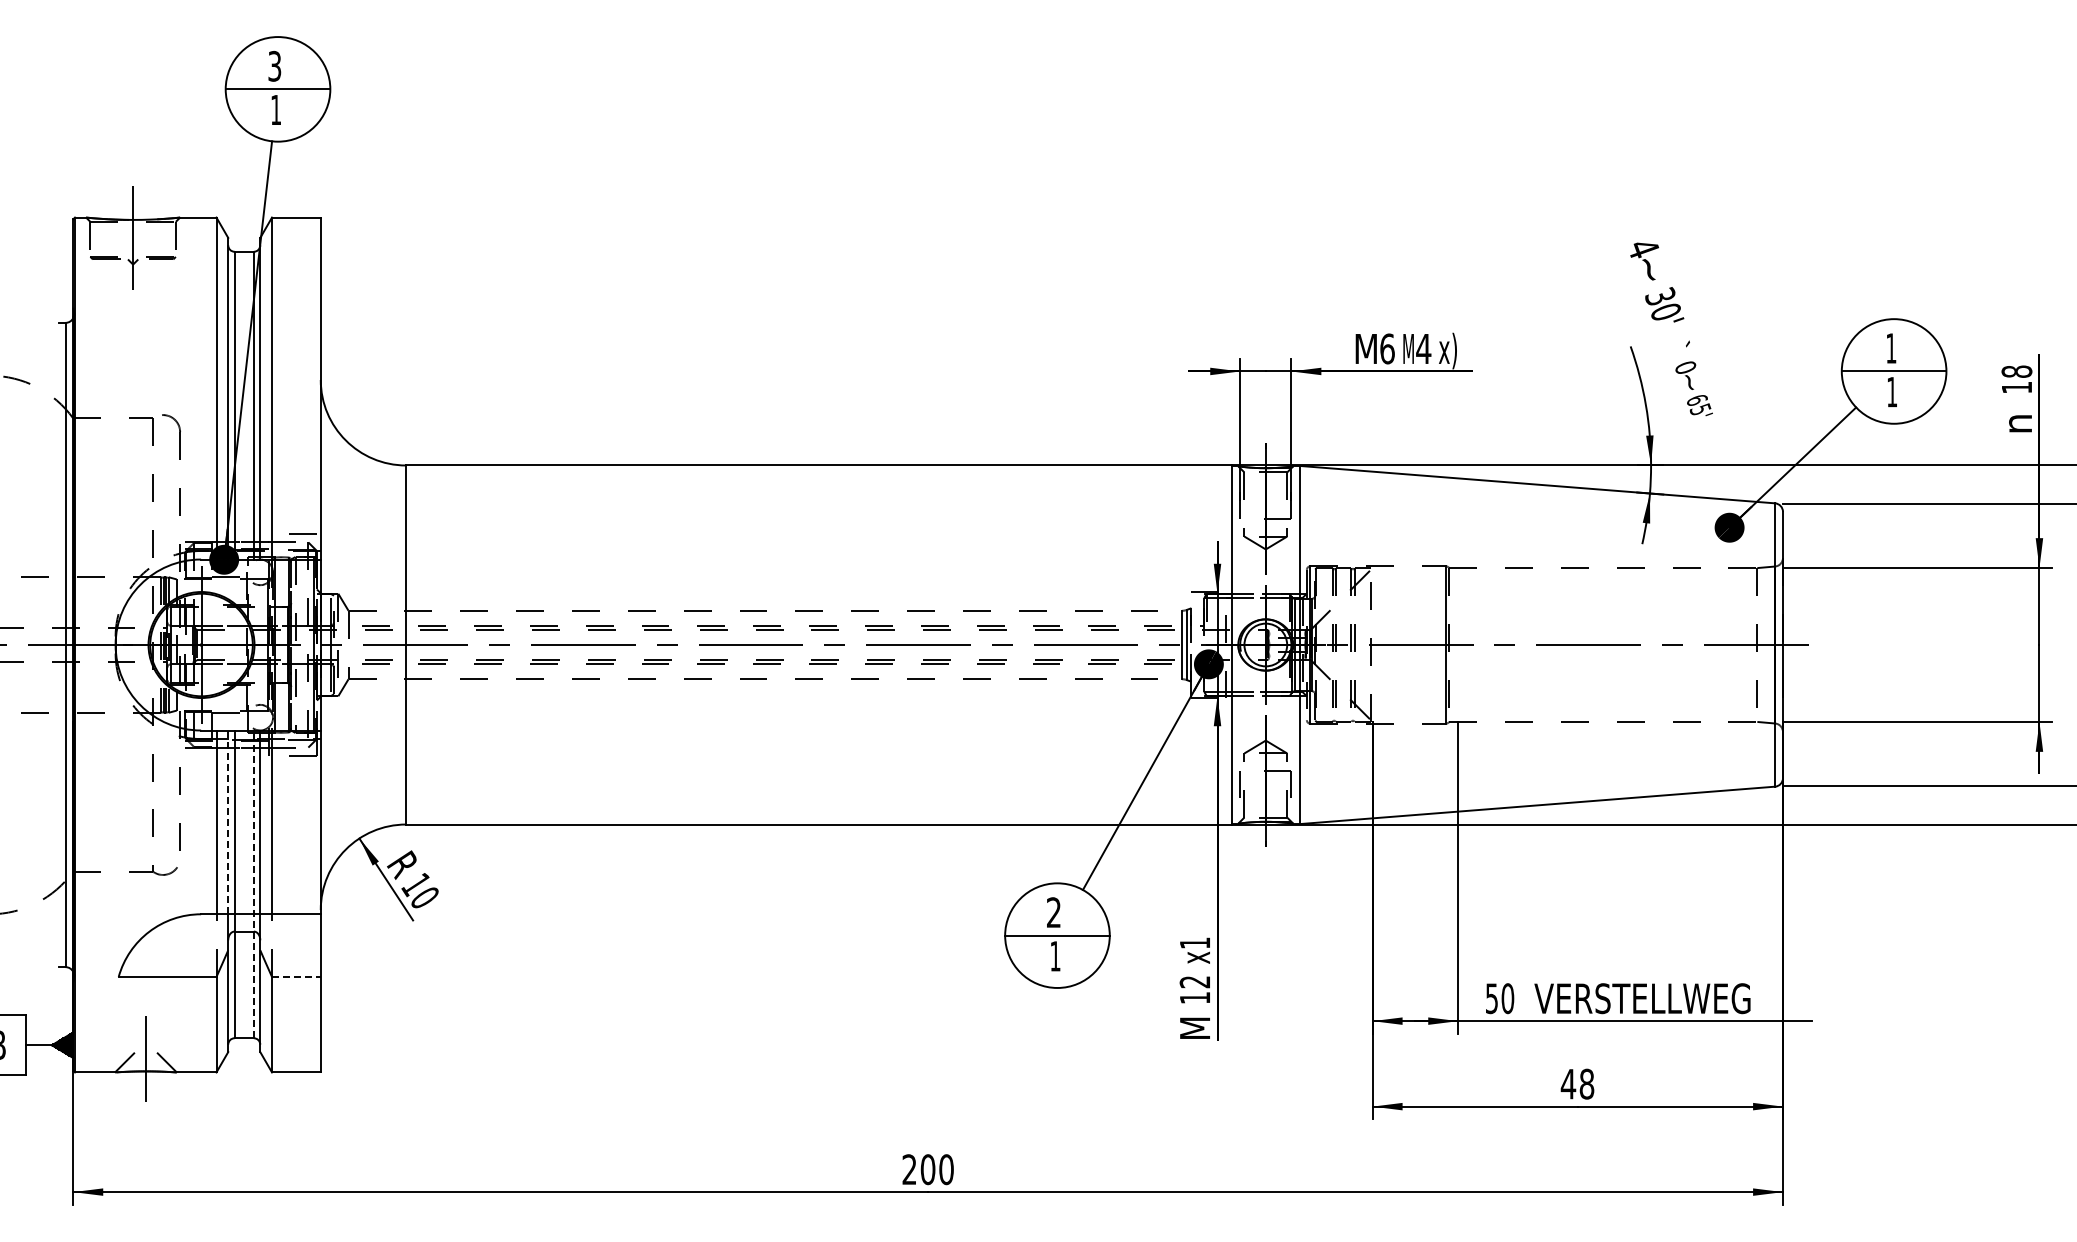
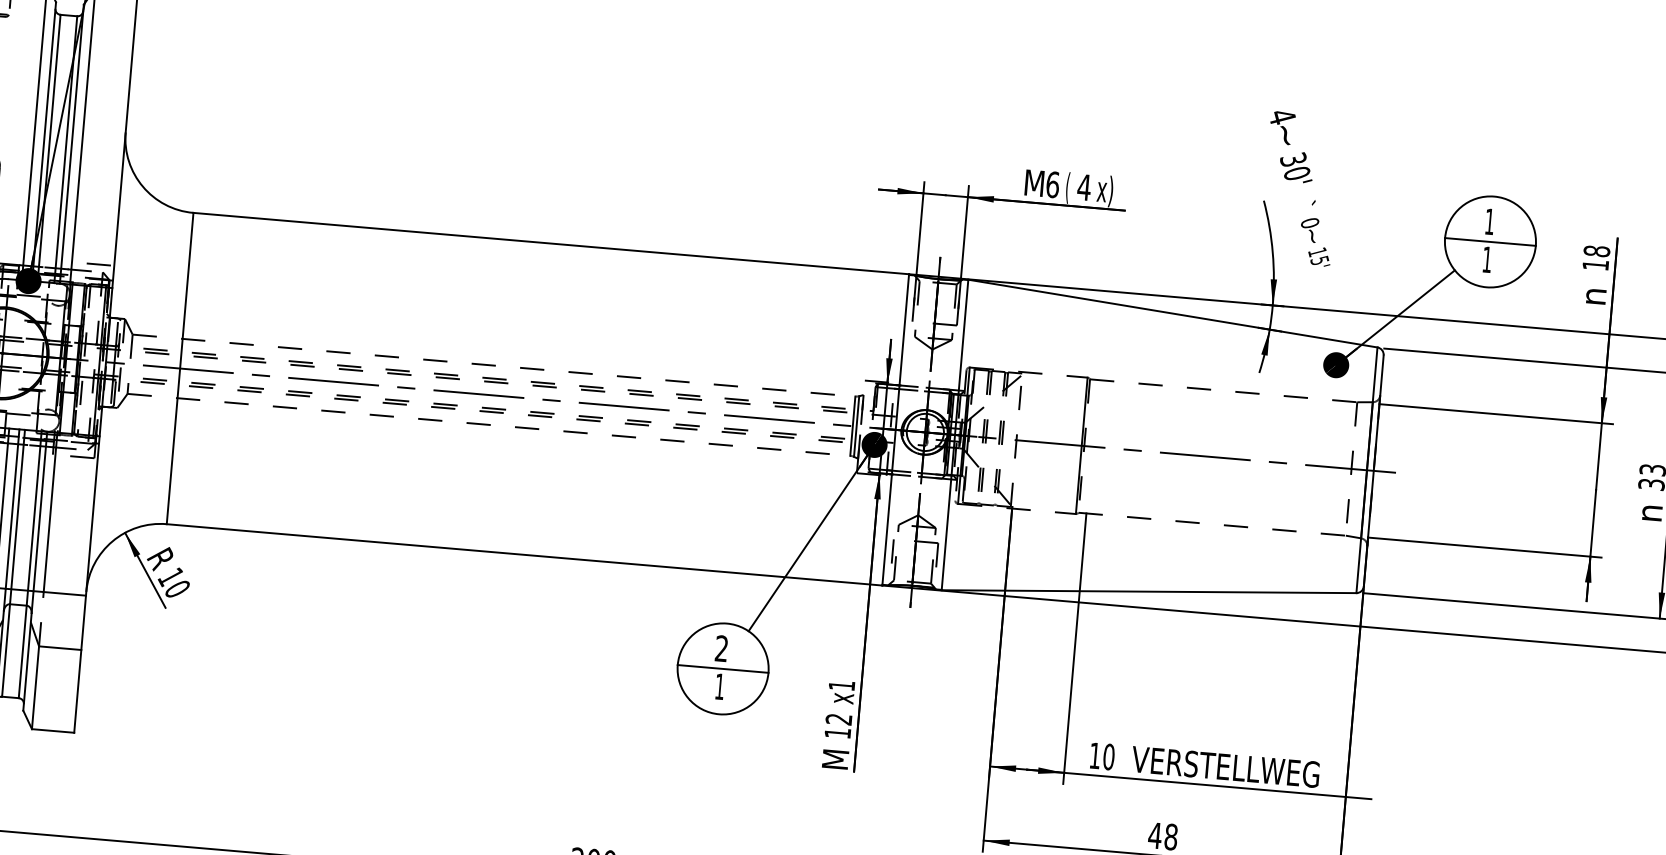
text: (1408, 350) -> (1070, 187), M -> (
text: (1696, 400) -> (1316, 252), 65' -> 15'
line: (228, 822) -> (12, 509), dashed -> solid
line: (253, 884) -> (29, 564), dashed -> solid
line: (296, 976) -> (60, 647), dashed -> solid
text: (1491, 998) -> (1094, 755), 50 -> 10

